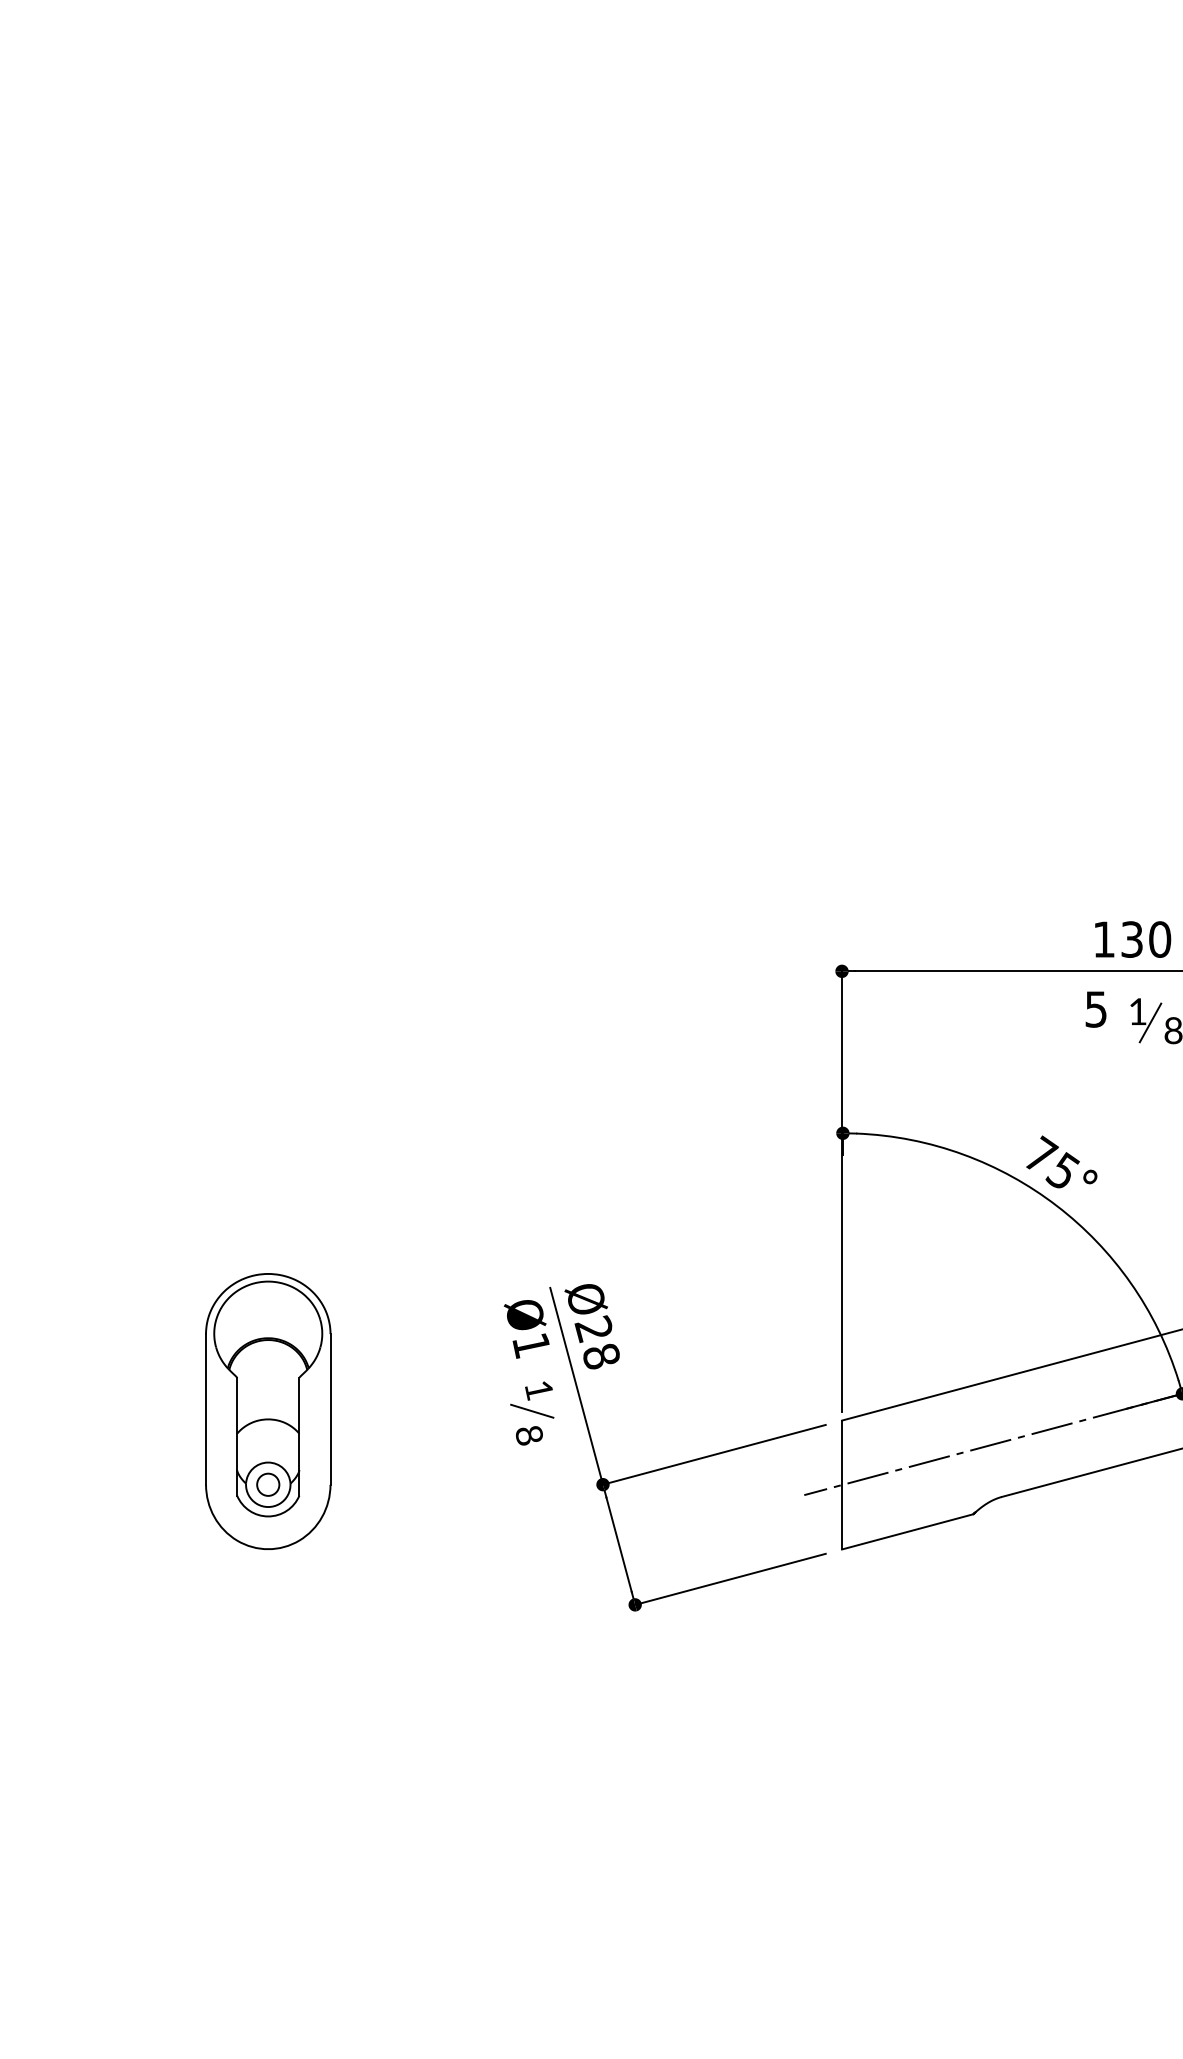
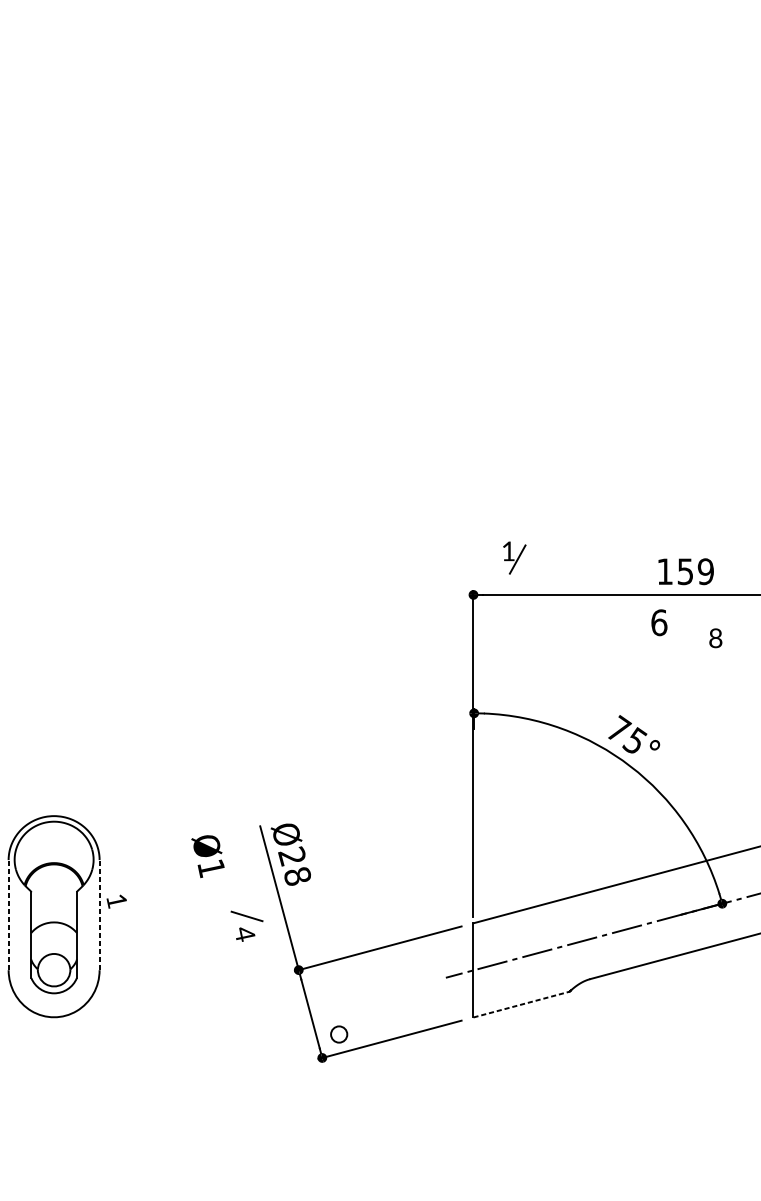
text: (1146, 939) -> (696, 571), 130 -> 159
text: (1096, 1009) -> (659, 622), 5 -> 6
part: (1146, 1020) -> (514, 557), moved
text: (526, 1329) -> (207, 856), moved
text: (538, 1390) -> (116, 901), moved
line: (206, 1408) -> (8, 914), solid -> dashed
line: (330, 1408) -> (99, 914), solid -> dashed
text: (529, 1435) -> (245, 934), 8 -> 4
circle: (268, 1484) -> (339, 1034), moved
line: (907, 1531) -> (521, 1004), solid -> dashed

